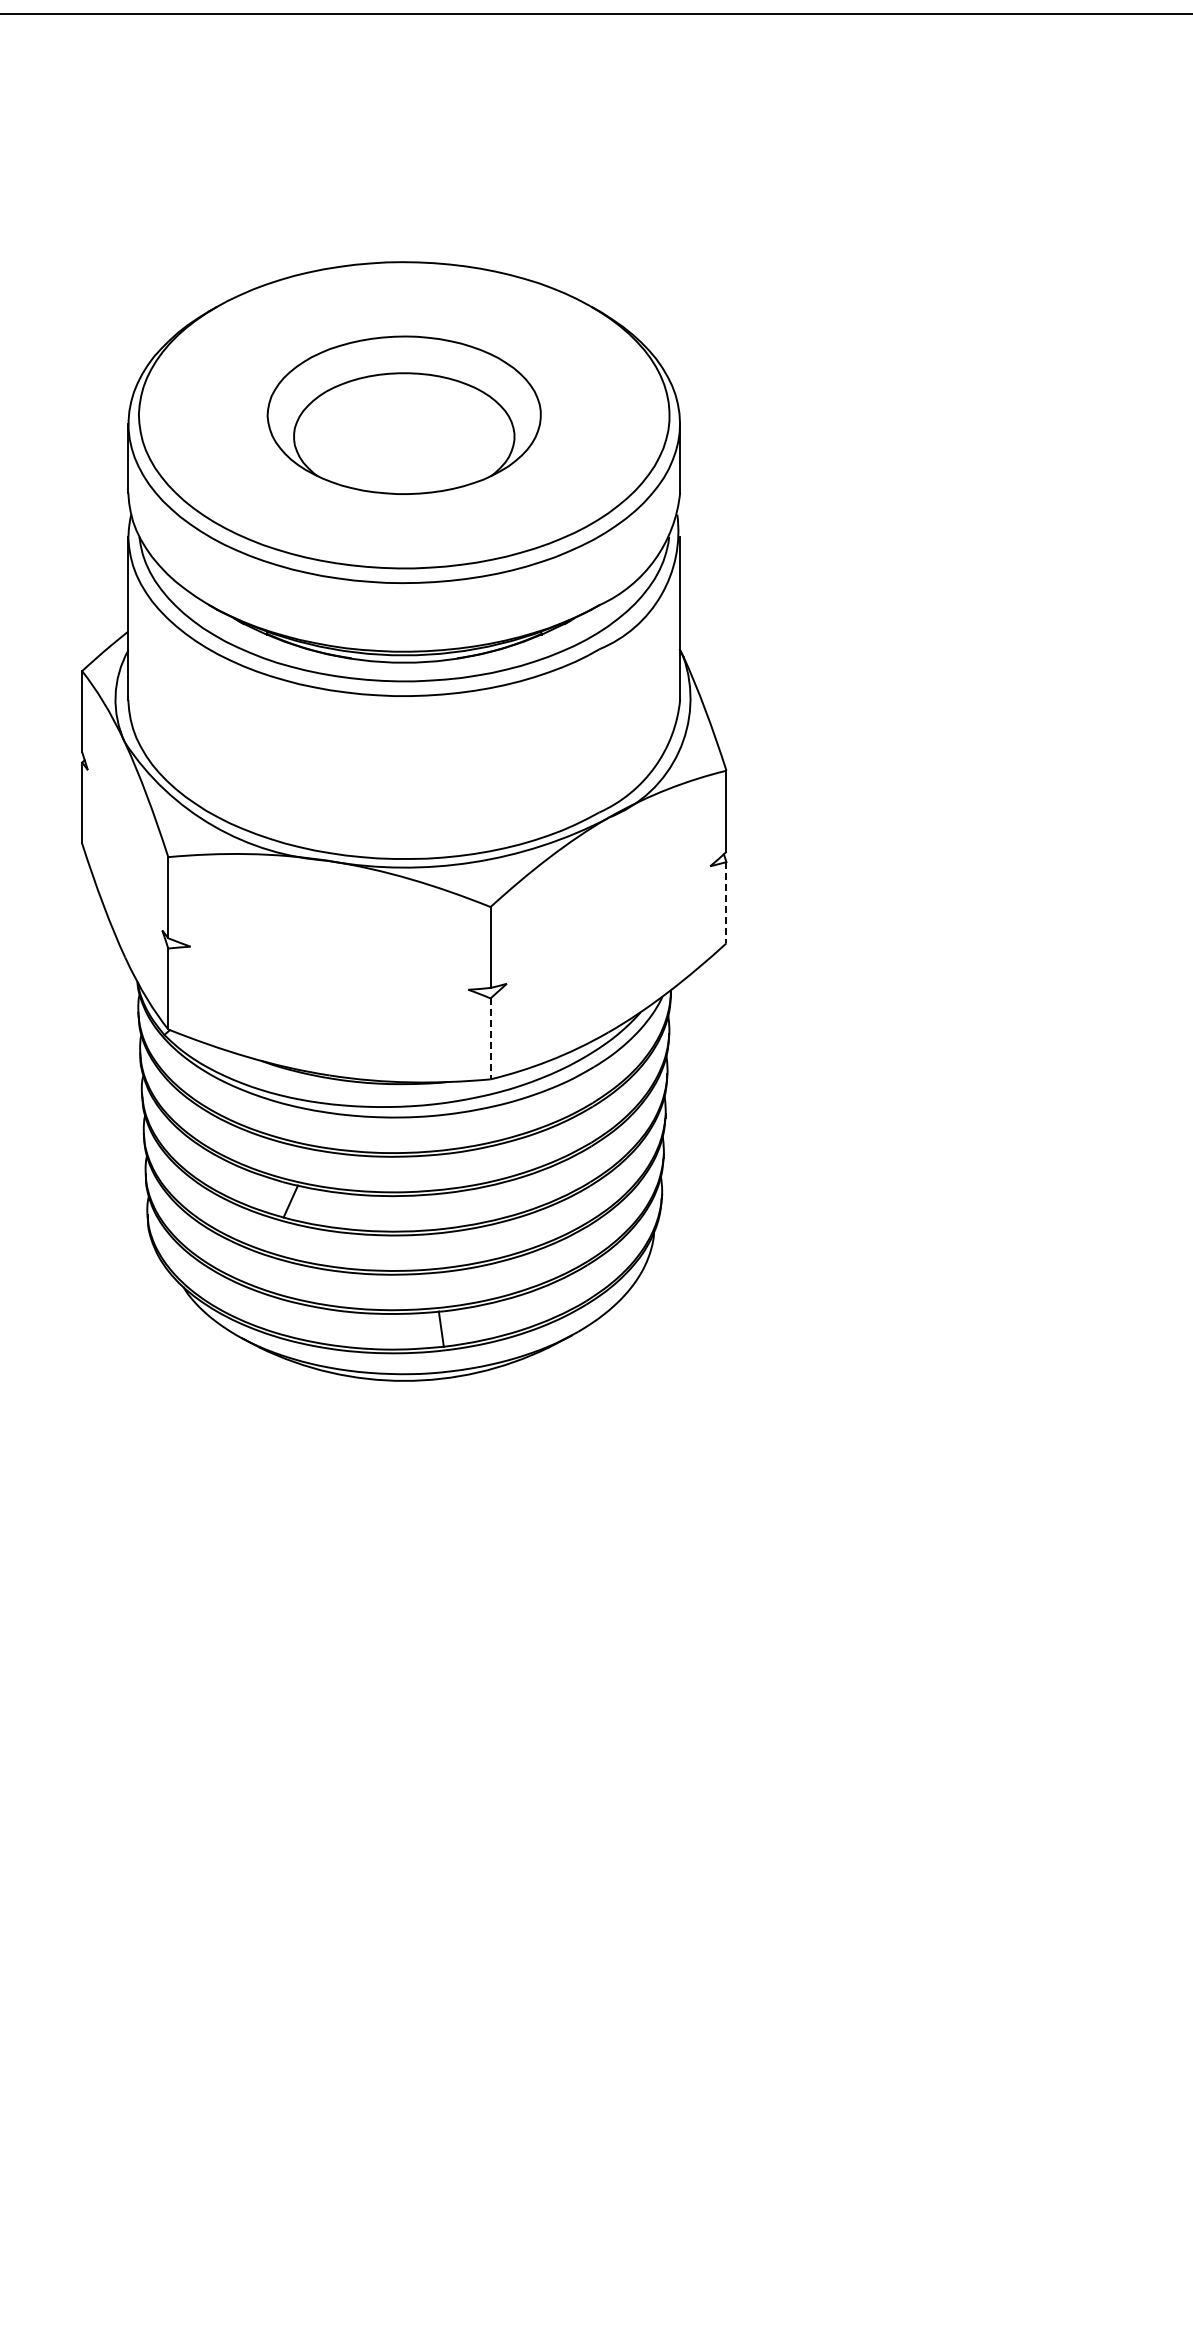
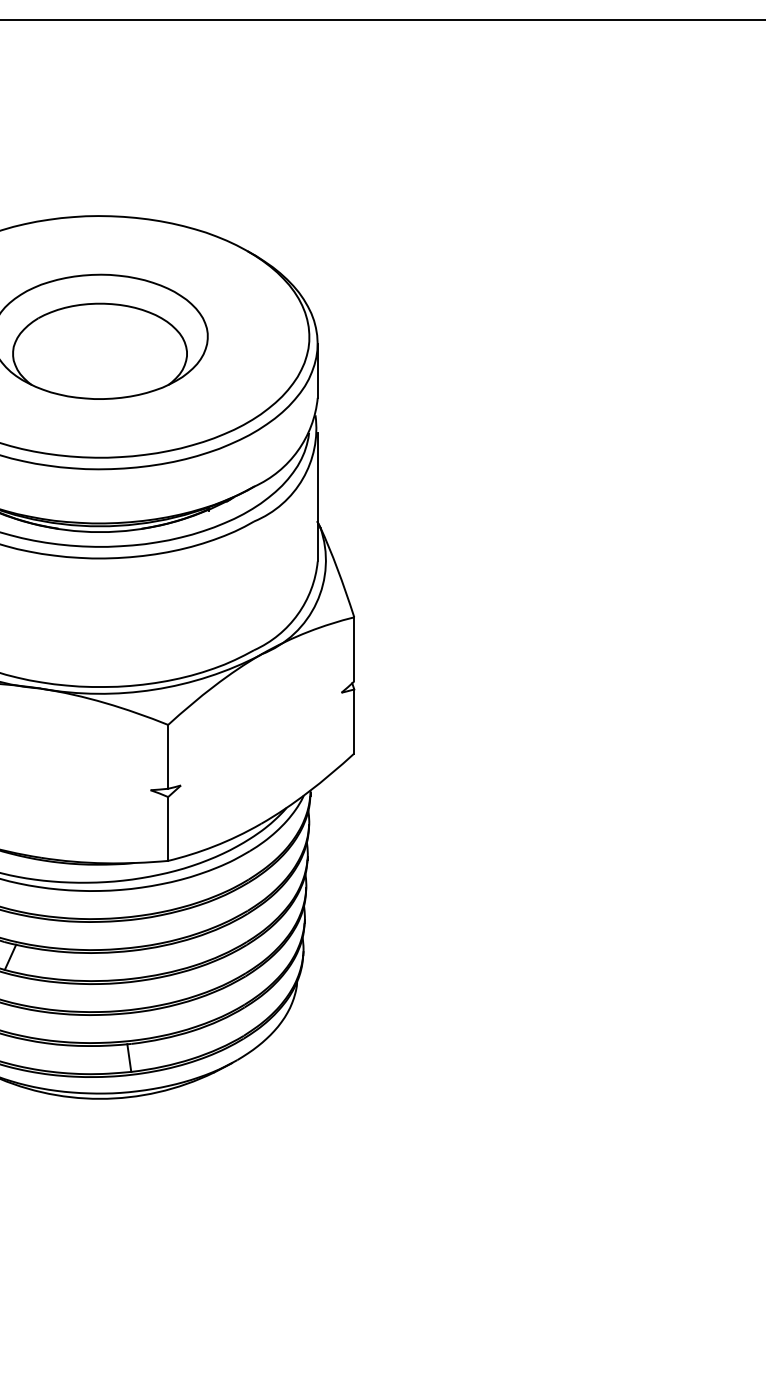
line: (726, 902) -> (354, 721), dashed -> solid
line: (490, 1039) -> (168, 829), dashed -> solid

